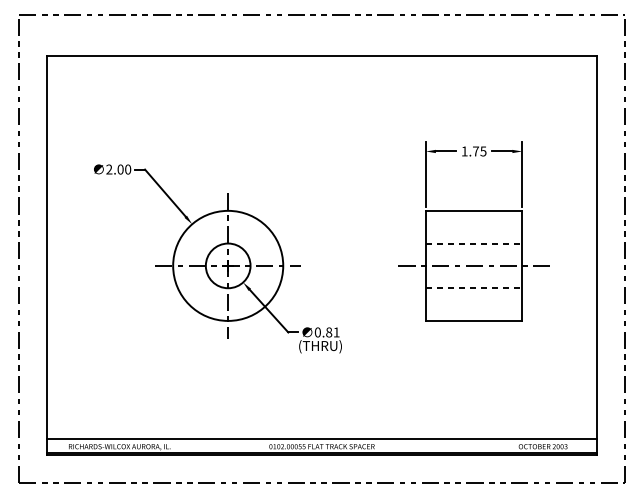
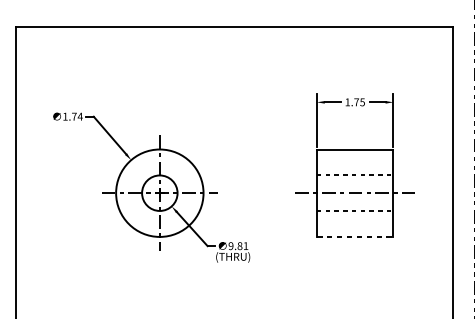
text: (118, 169) -> (72, 116), 2.00 -> 1.74
line: (474, 320) -> (355, 236), solid -> dashed
text: (317, 332) -> (230, 246), 0.81 -> 9.81

